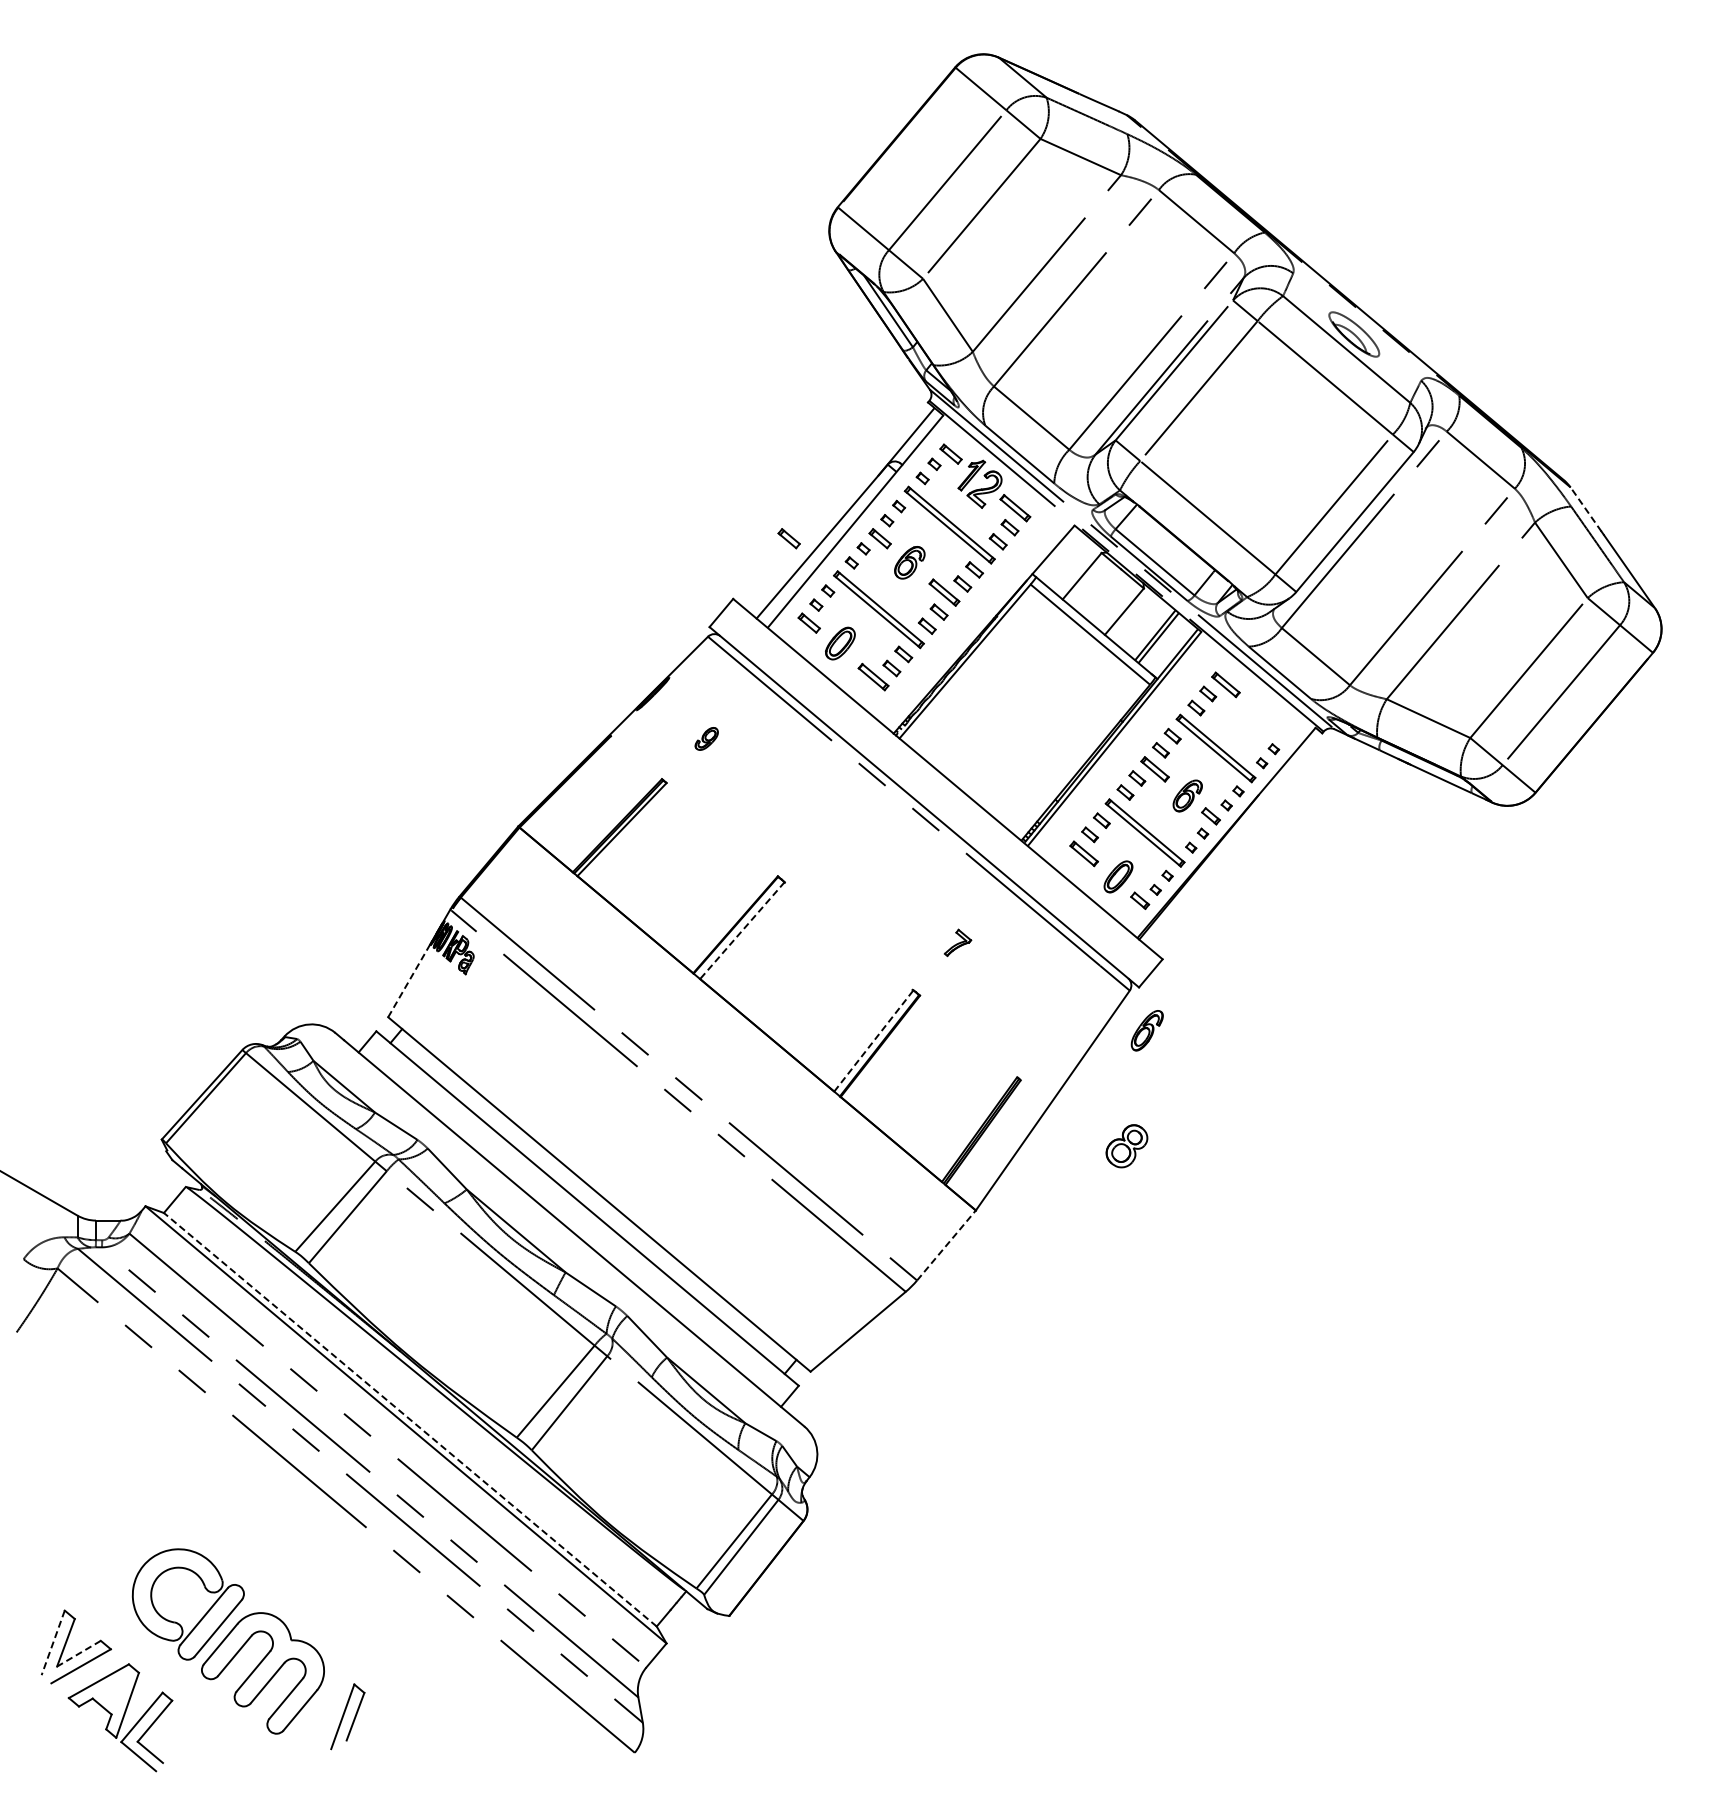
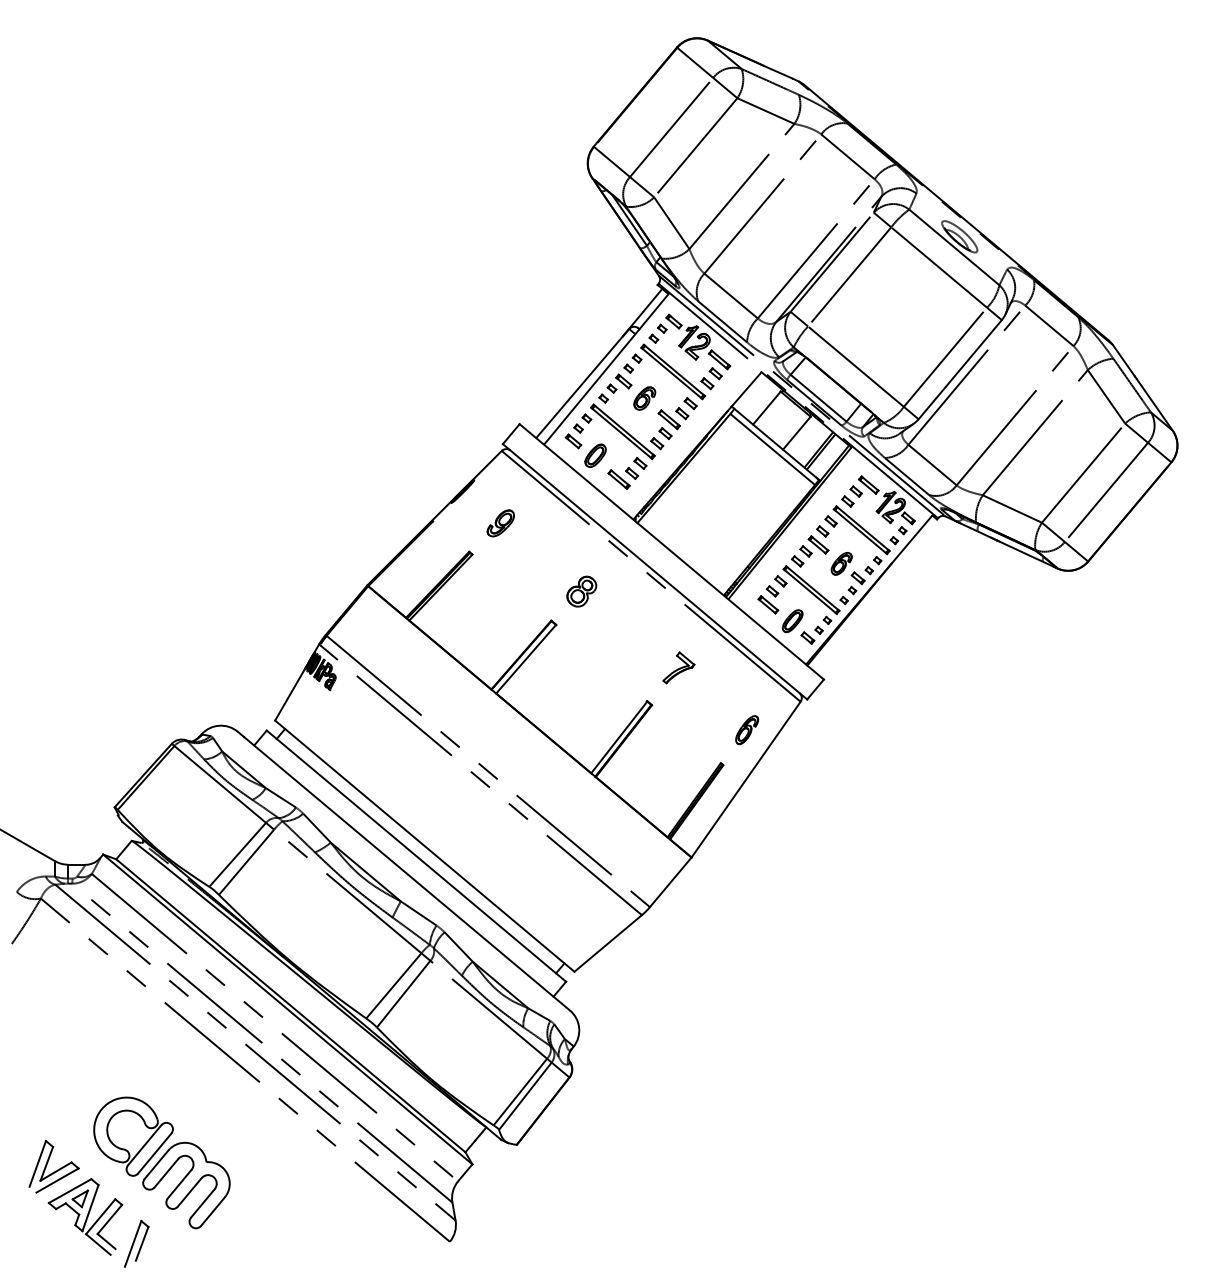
line: (1586, 509) -> (1124, 360), dashed -> solid
part: (788, 538) -> (558, 381), removed
part: (1263, 717) -> (895, 508), added
part: (706, 738) -> (500, 523), size x1.67
line: (742, 930) -> (526, 659), dashed -> solid
part: (957, 942) -> (678, 667), size x1.67
line: (409, 980) -> (290, 694), dashed -> solid
part: (1146, 1030) -> (746, 729), moved
line: (874, 1040) -> (619, 737), dashed -> solid
part: (1126, 1146) -> (581, 591), moved
line: (946, 1245) -> (670, 882), dashed -> solid
line: (410, 1419) -> (290, 1005), dashed -> solid
line: (53, 1643) -> (37, 1164), dashed -> solid
line: (78, 1653) -> (55, 1171), dashed -> solid
part: (112, 1691) -> (79, 1198), added
part: (347, 1716) -> (136, 1243), moved

